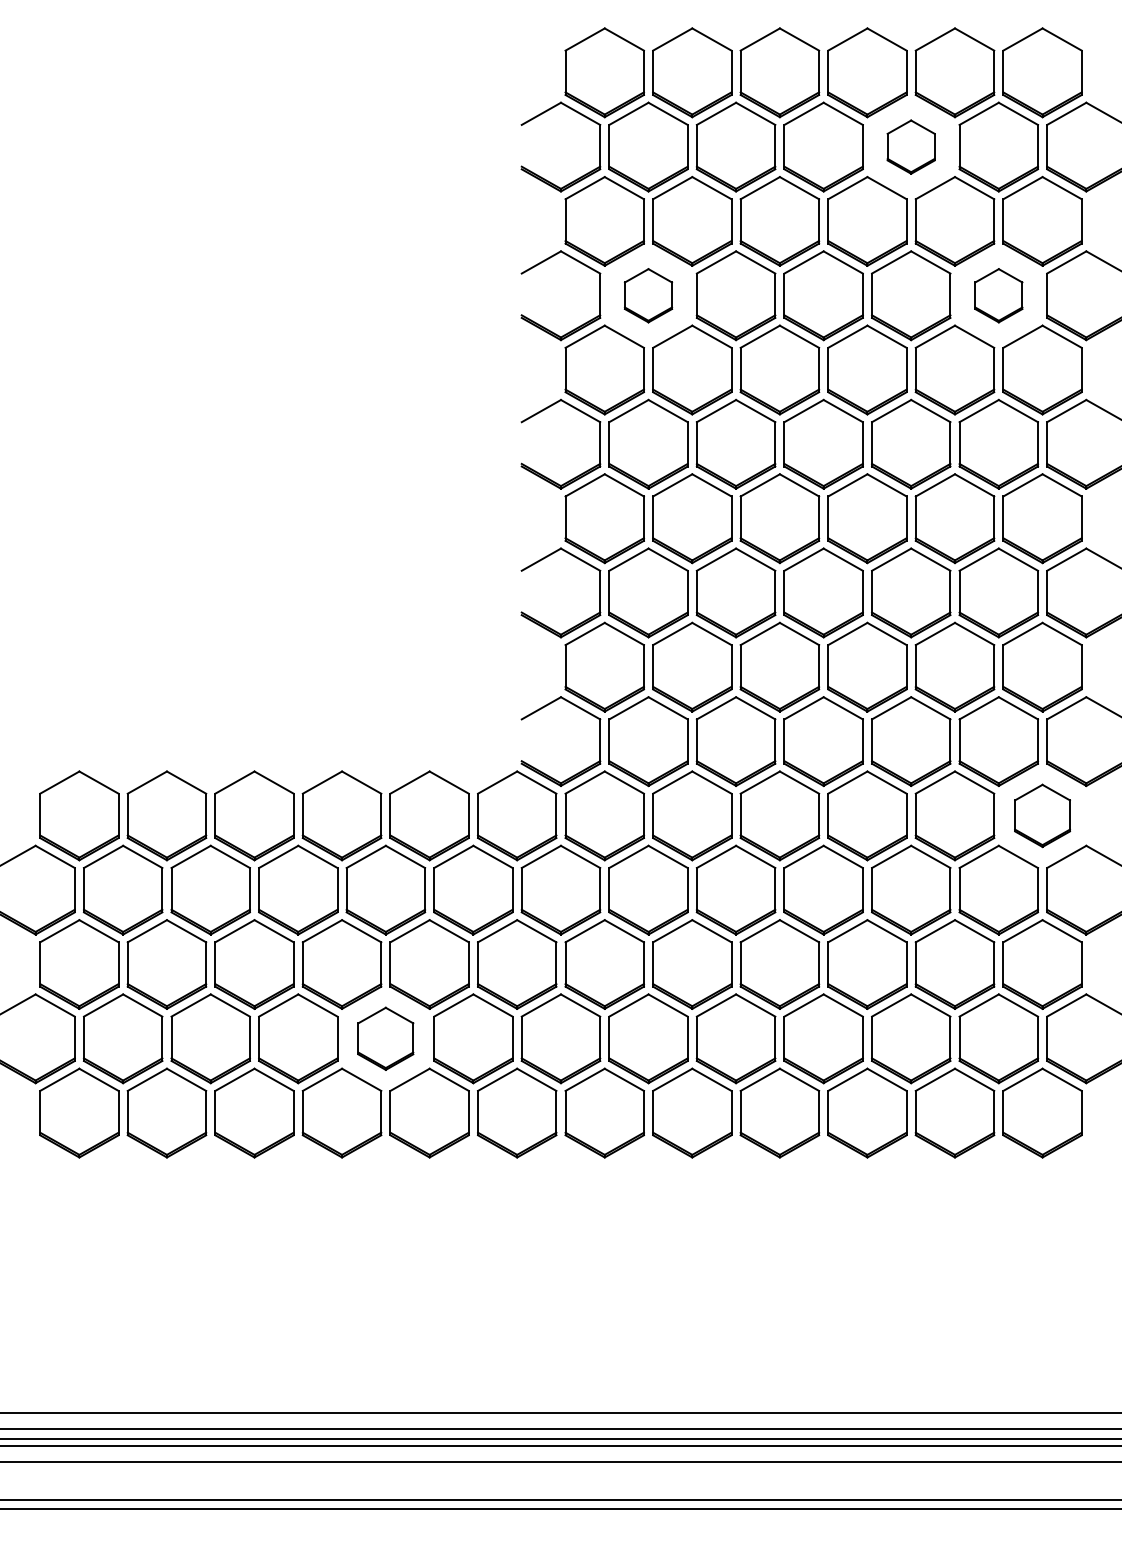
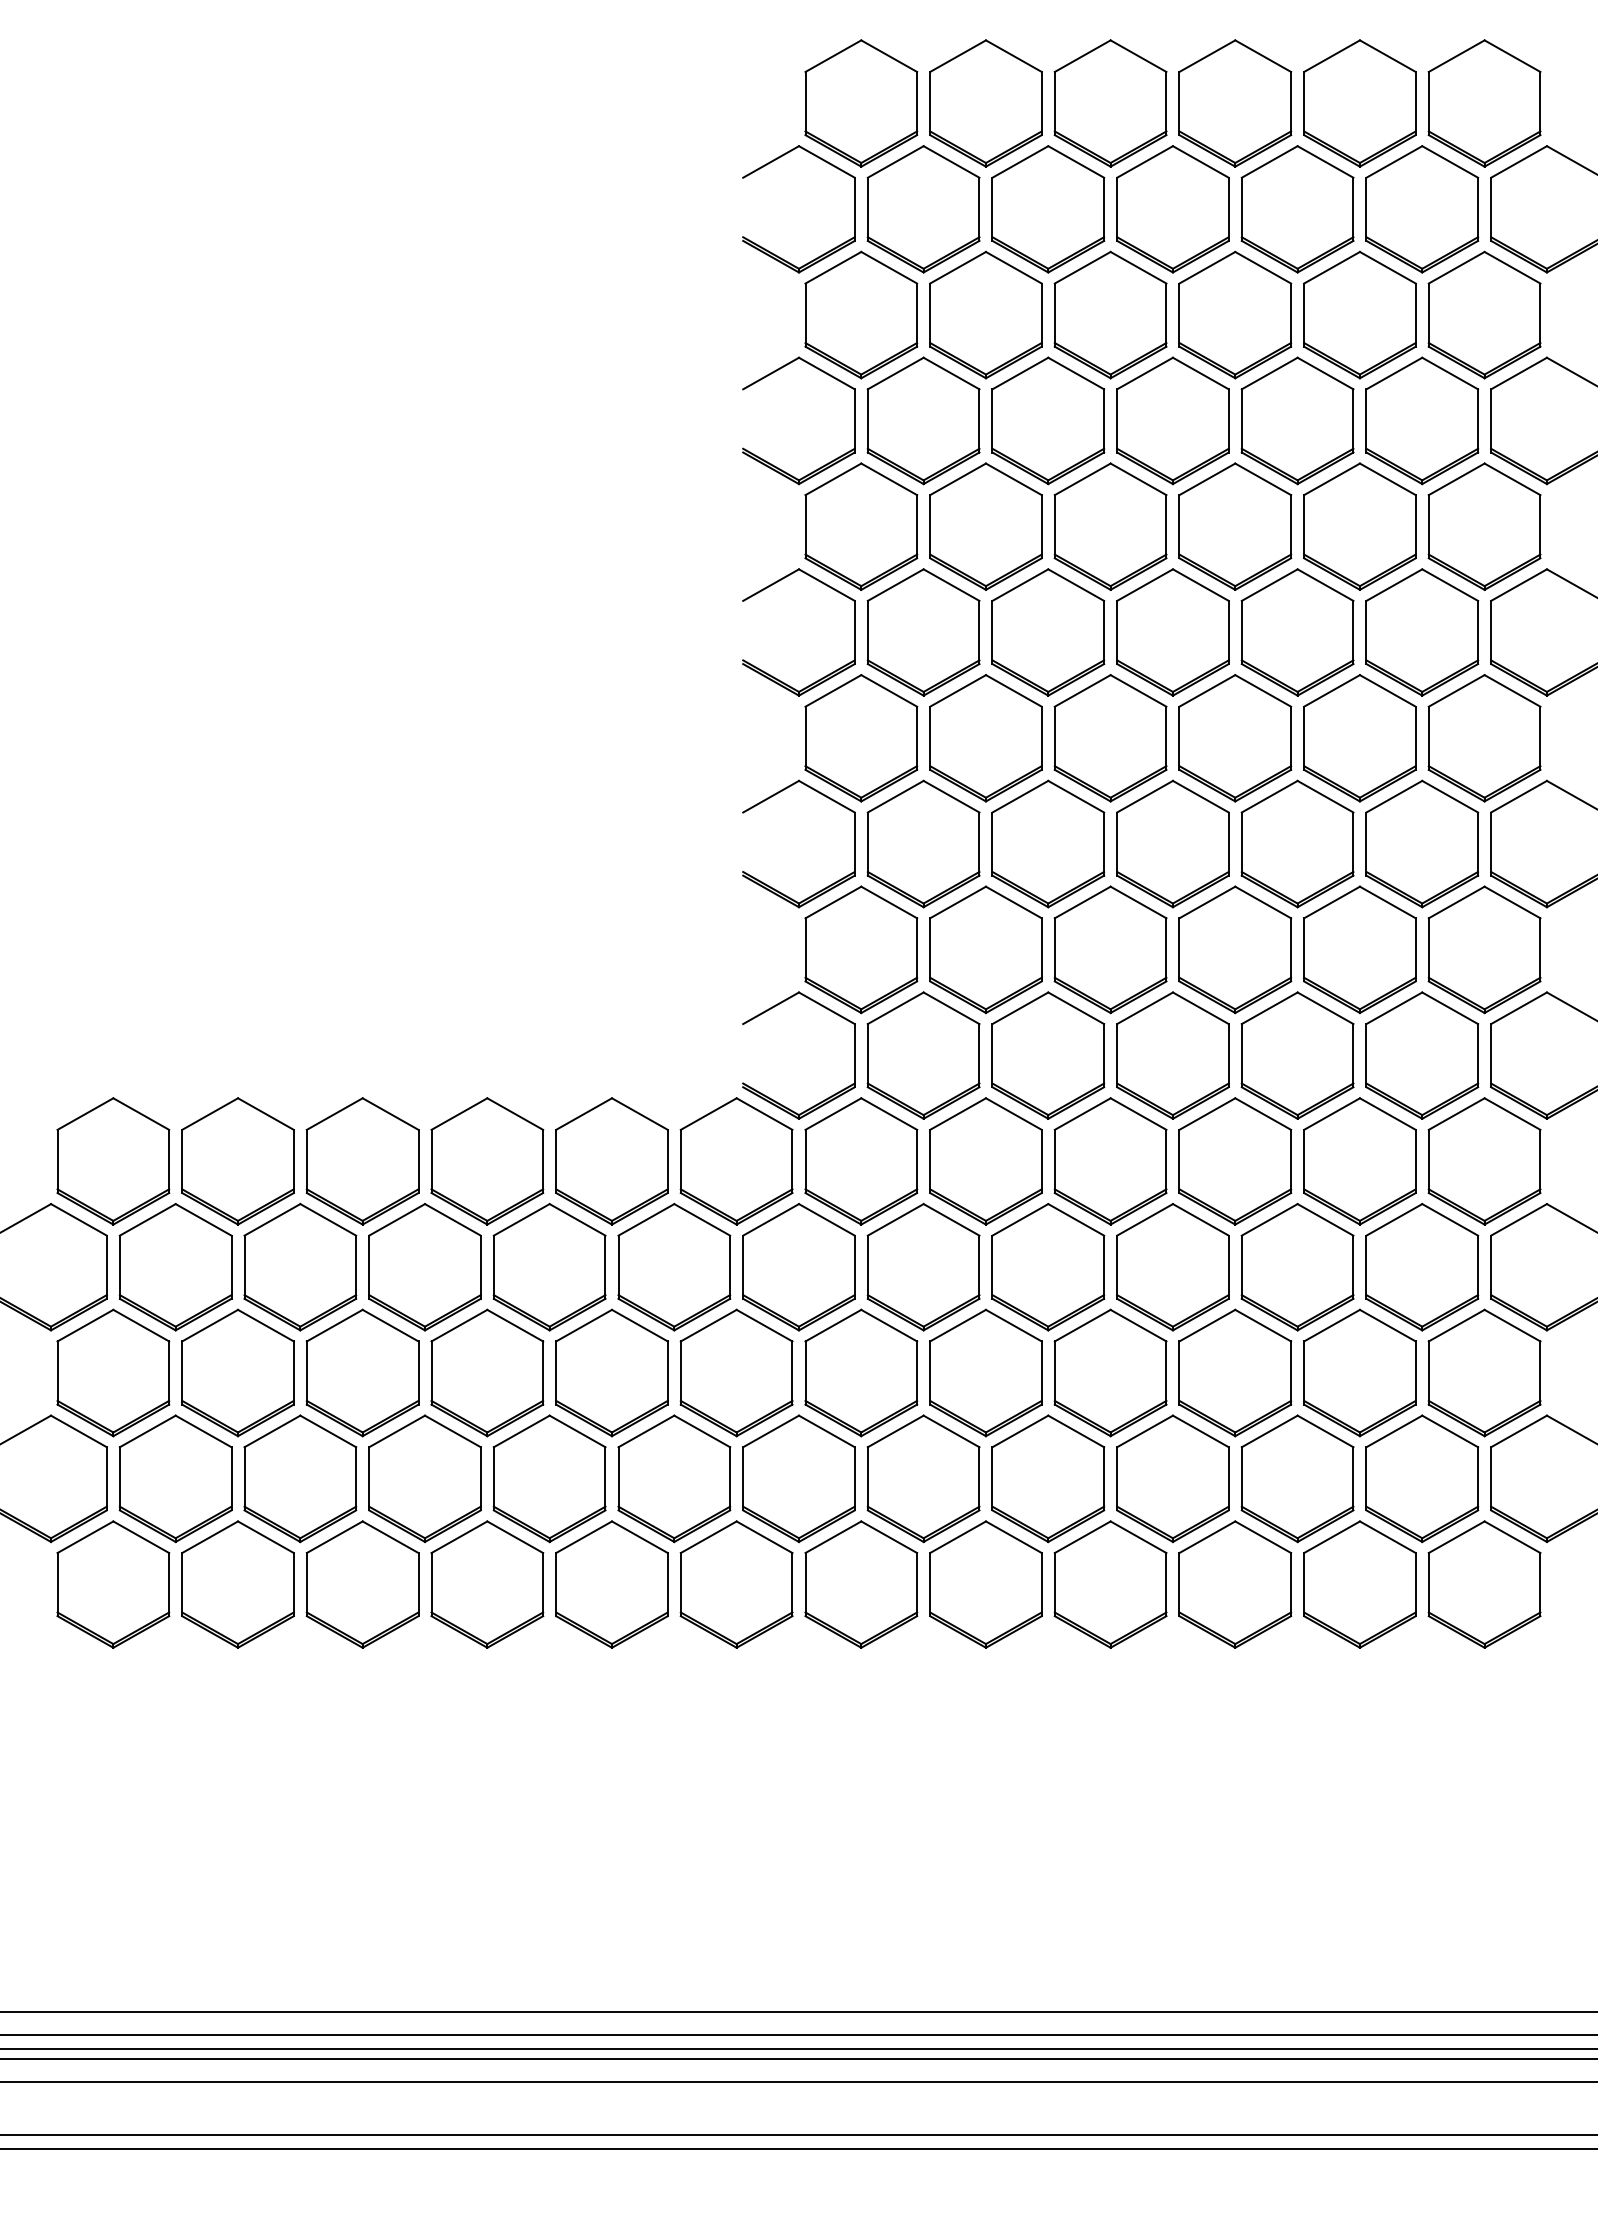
part: (911, 147) -> (1297, 209), size x1.67
part: (648, 295) -> (923, 420), size x1.67
part: (998, 295) -> (1422, 420), size x1.67
part: (1042, 815) -> (1484, 1161), size x1.43
part: (385, 1038) -> (549, 1478), size x1.43

